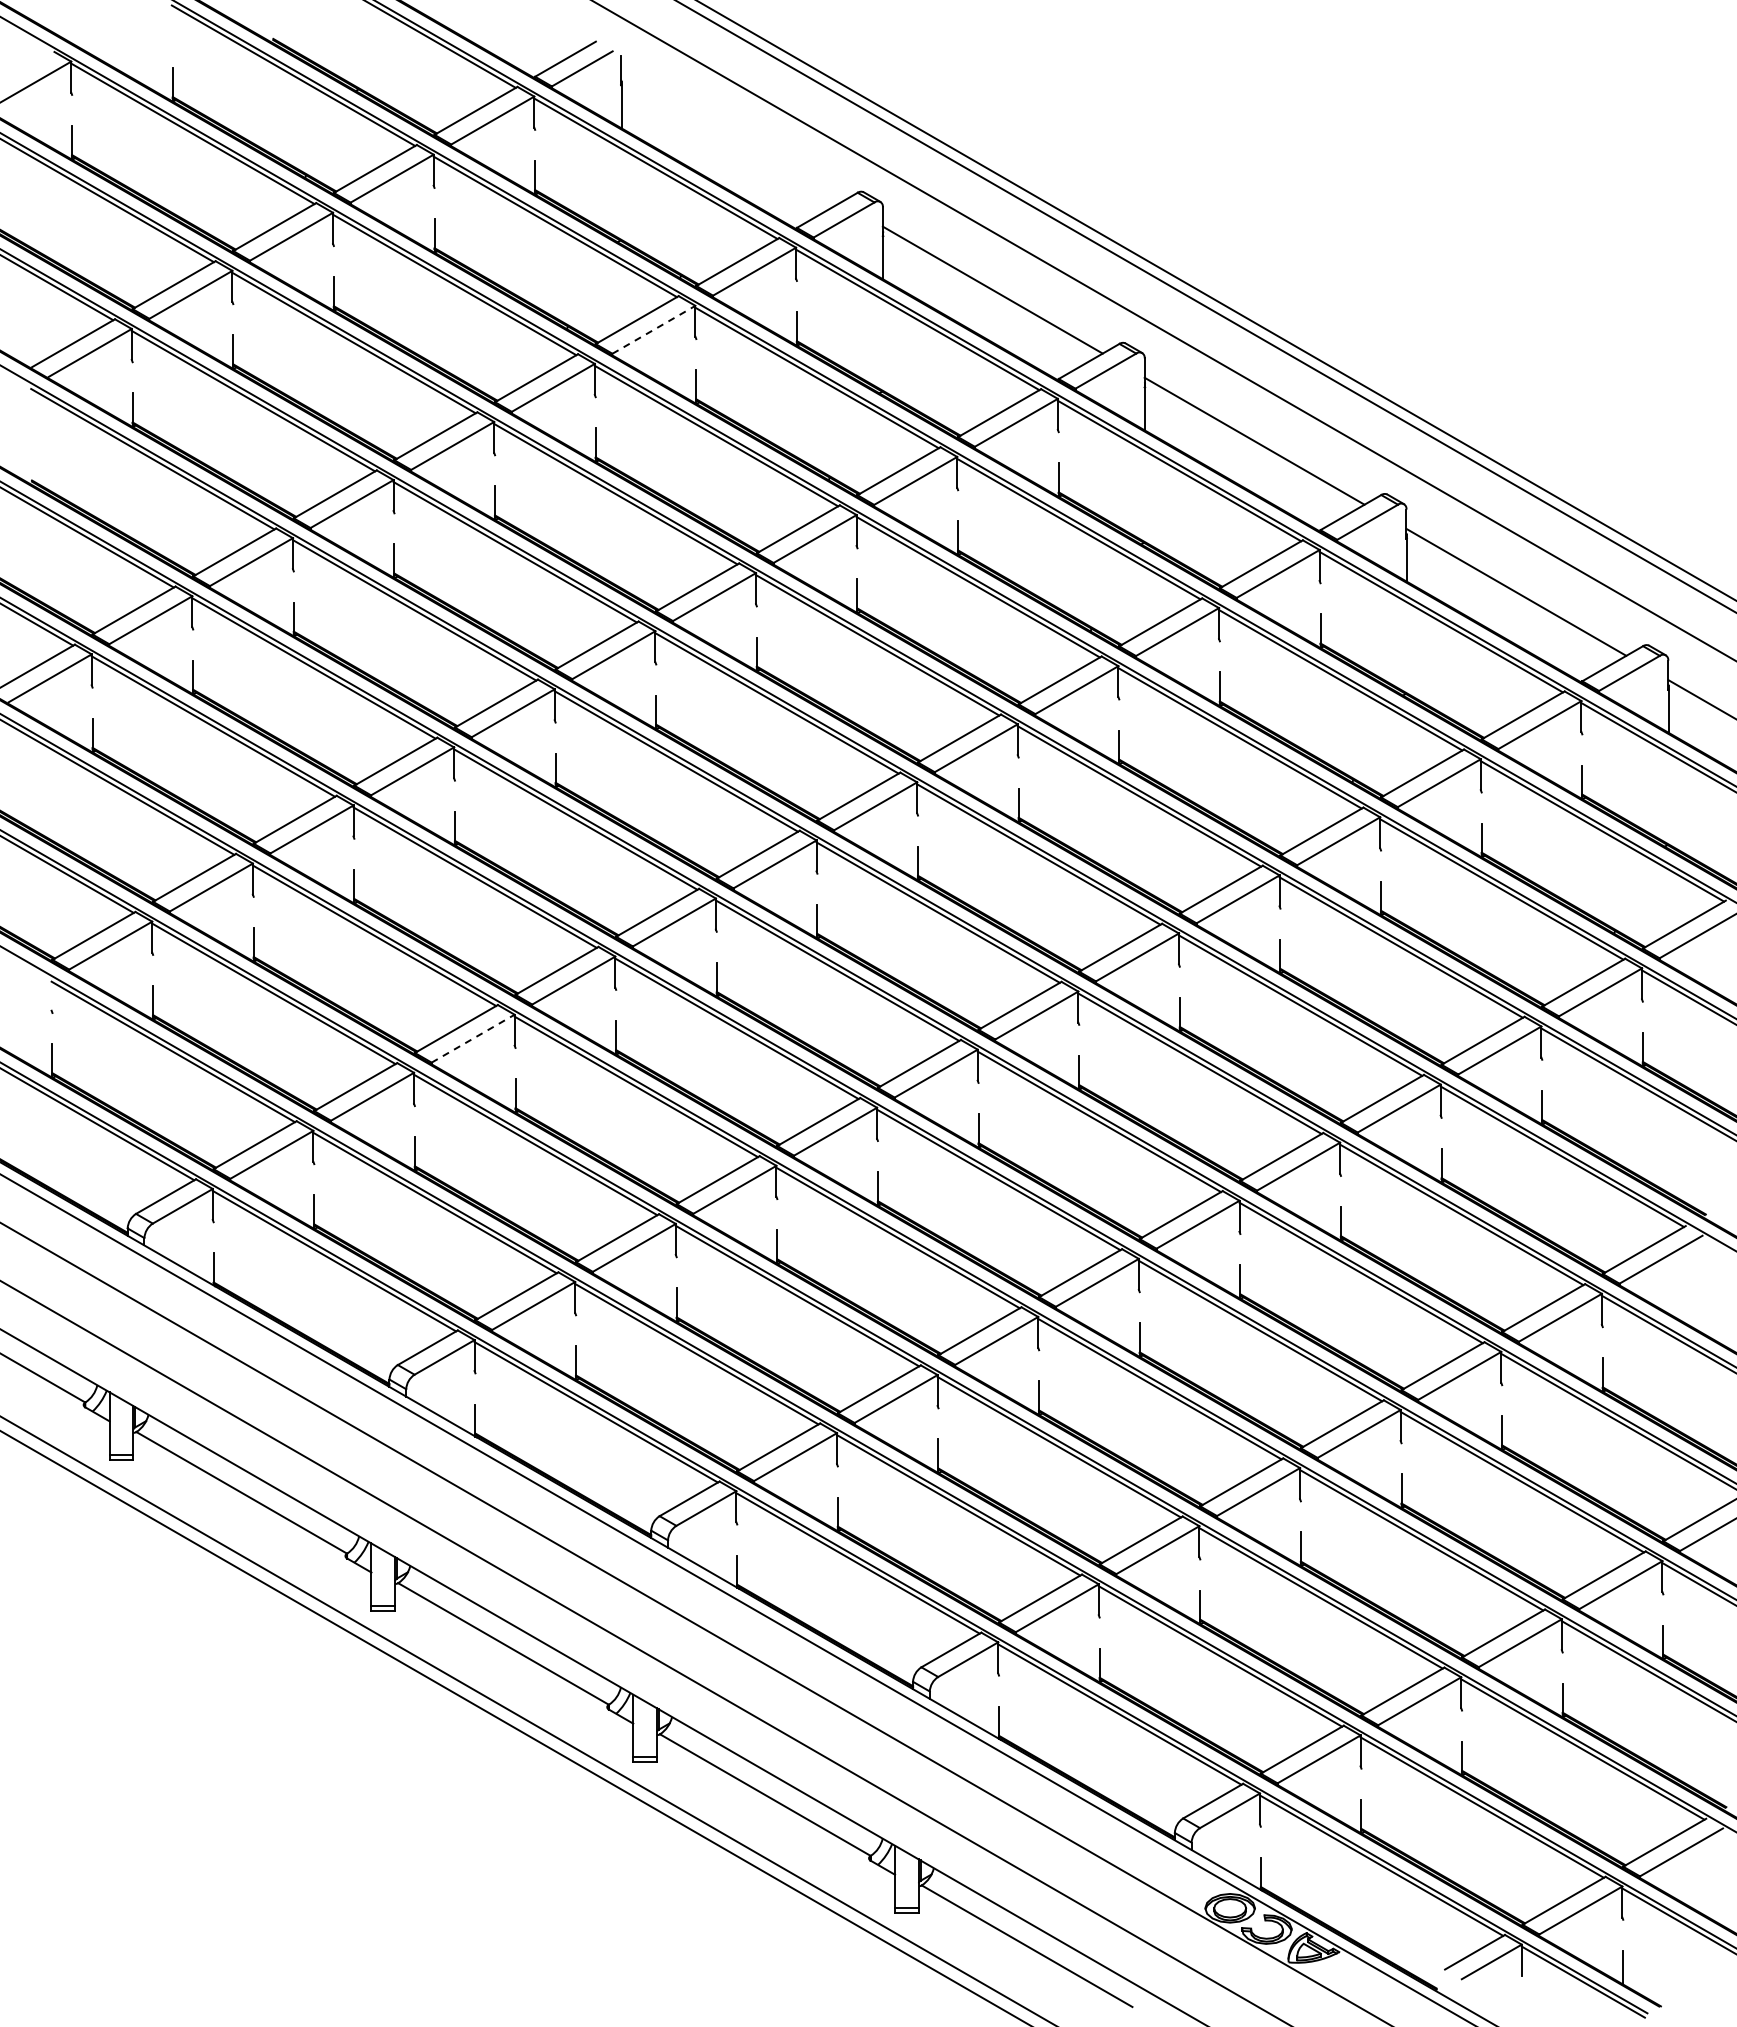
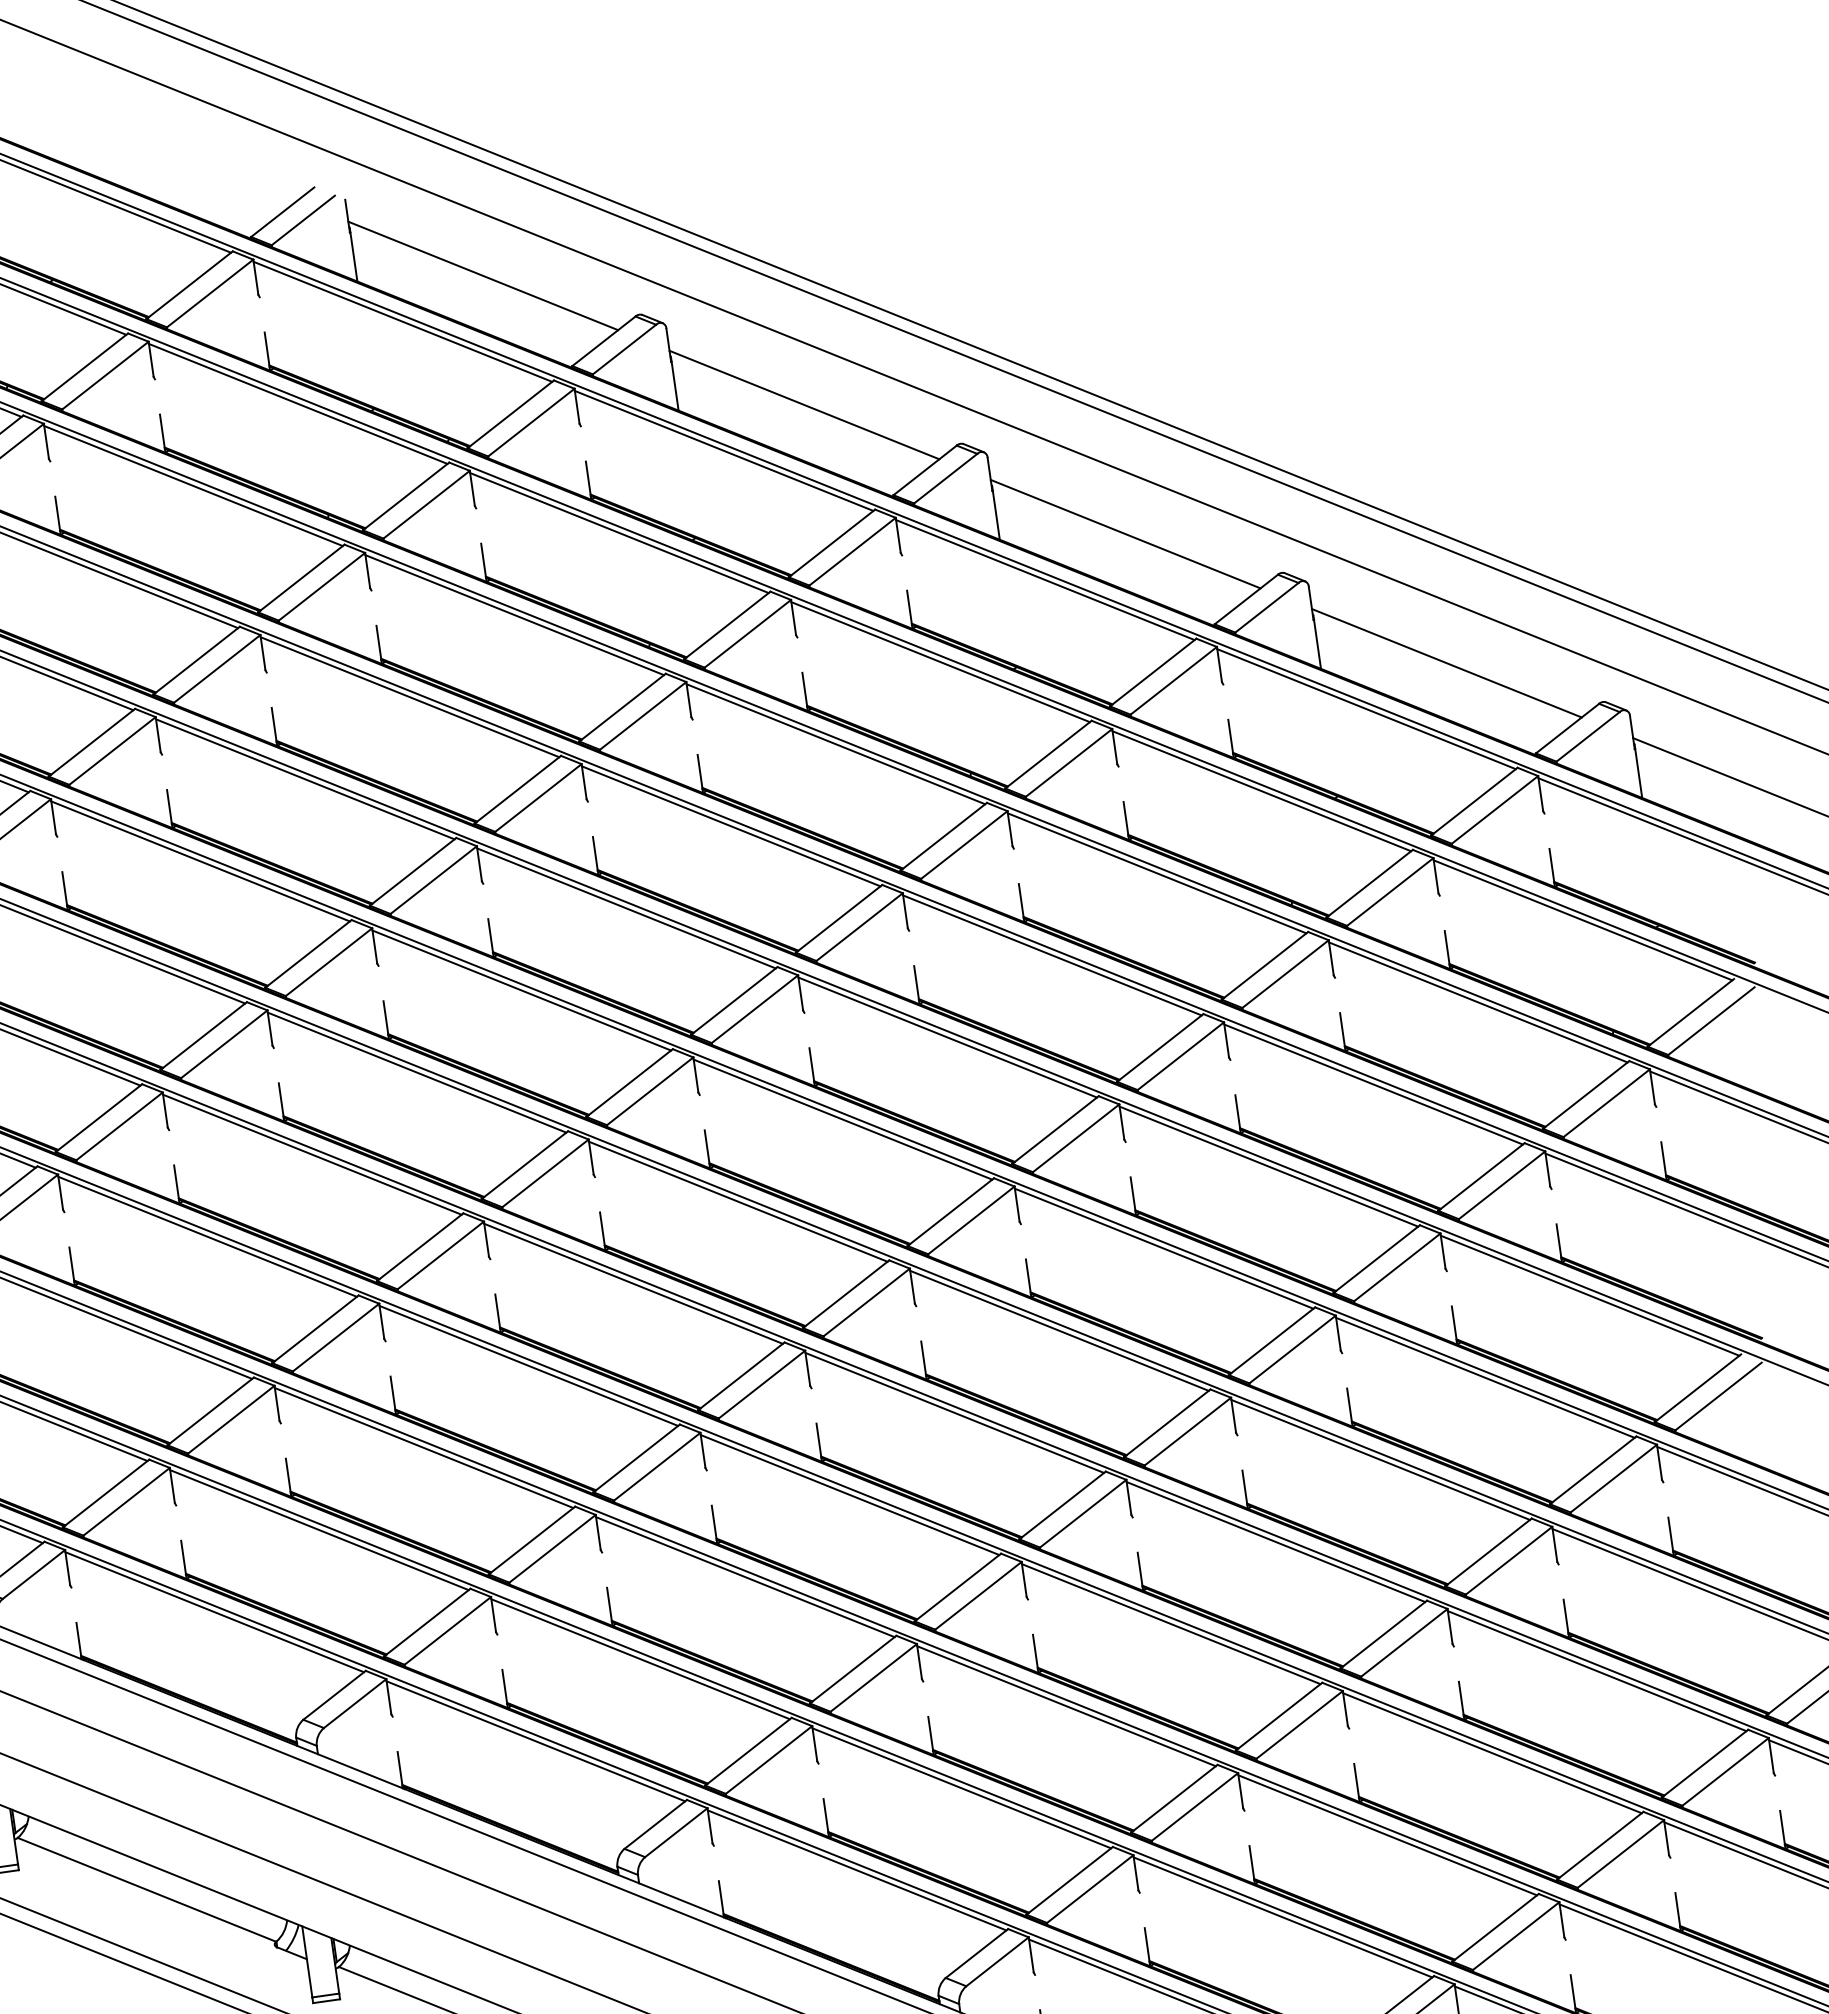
line: (730, 138) -> (482, 275), added
line: (653, 329) -> (426, 504), dashed -> solid
line: (473, 1038) -> (336, 1337), dashed -> solid

